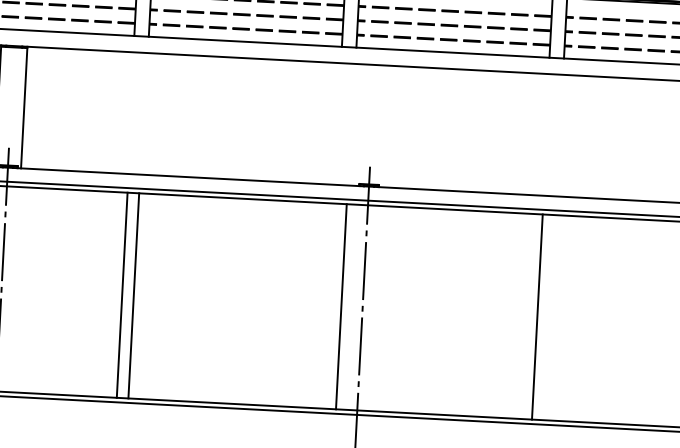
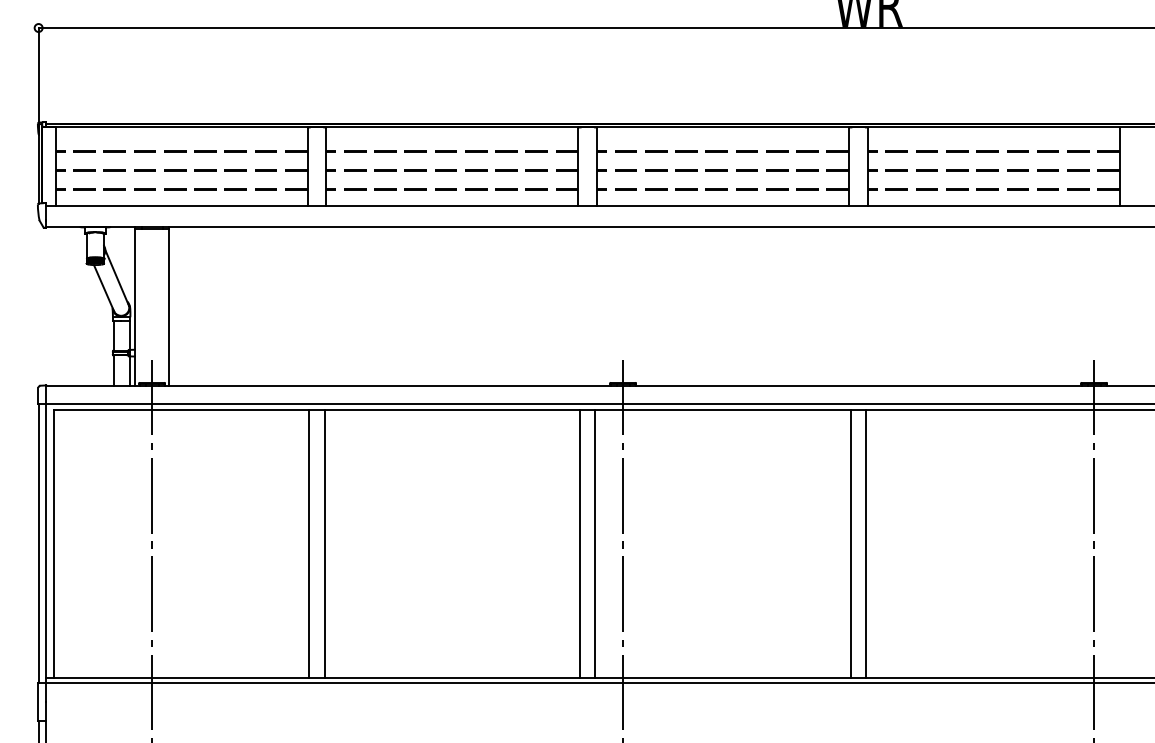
line: (329, 305) -> (580, 543), added
line: (549, 317) -> (866, 543), added

